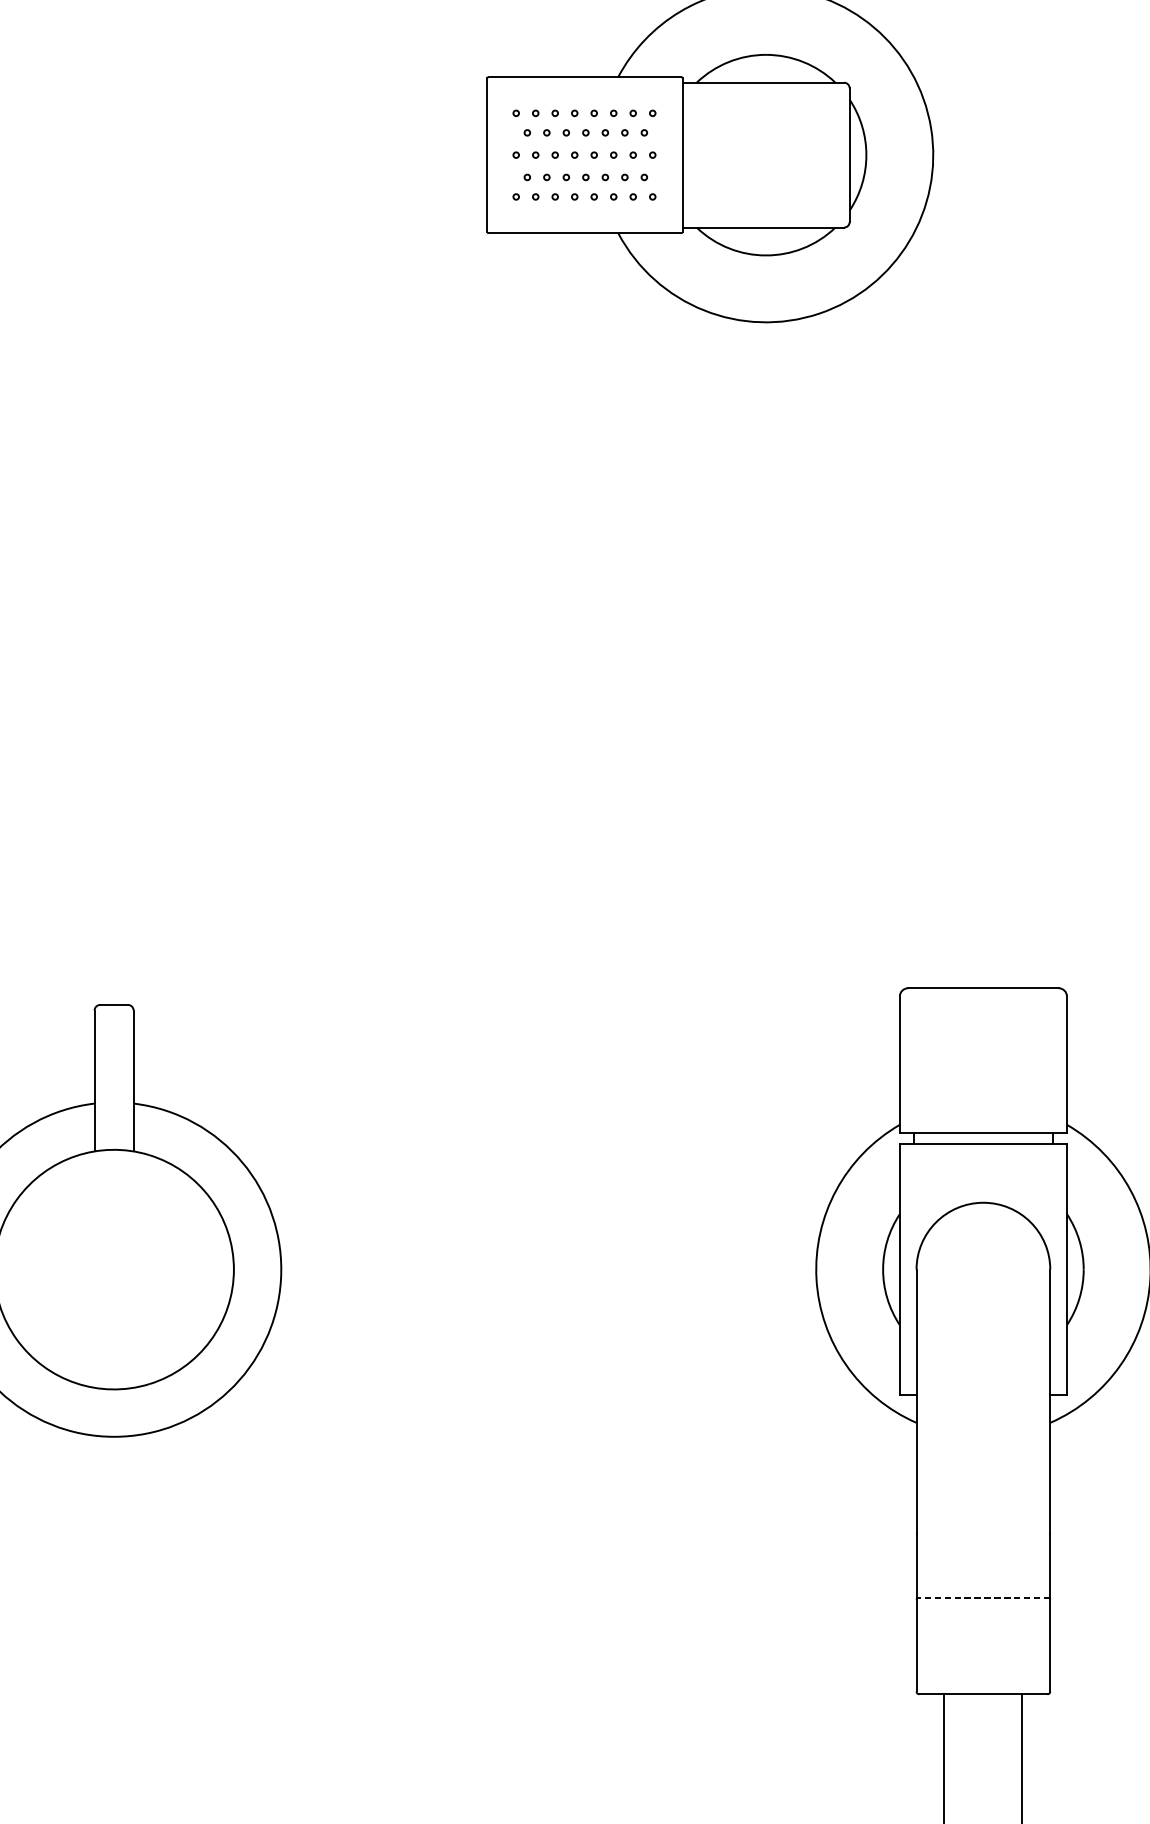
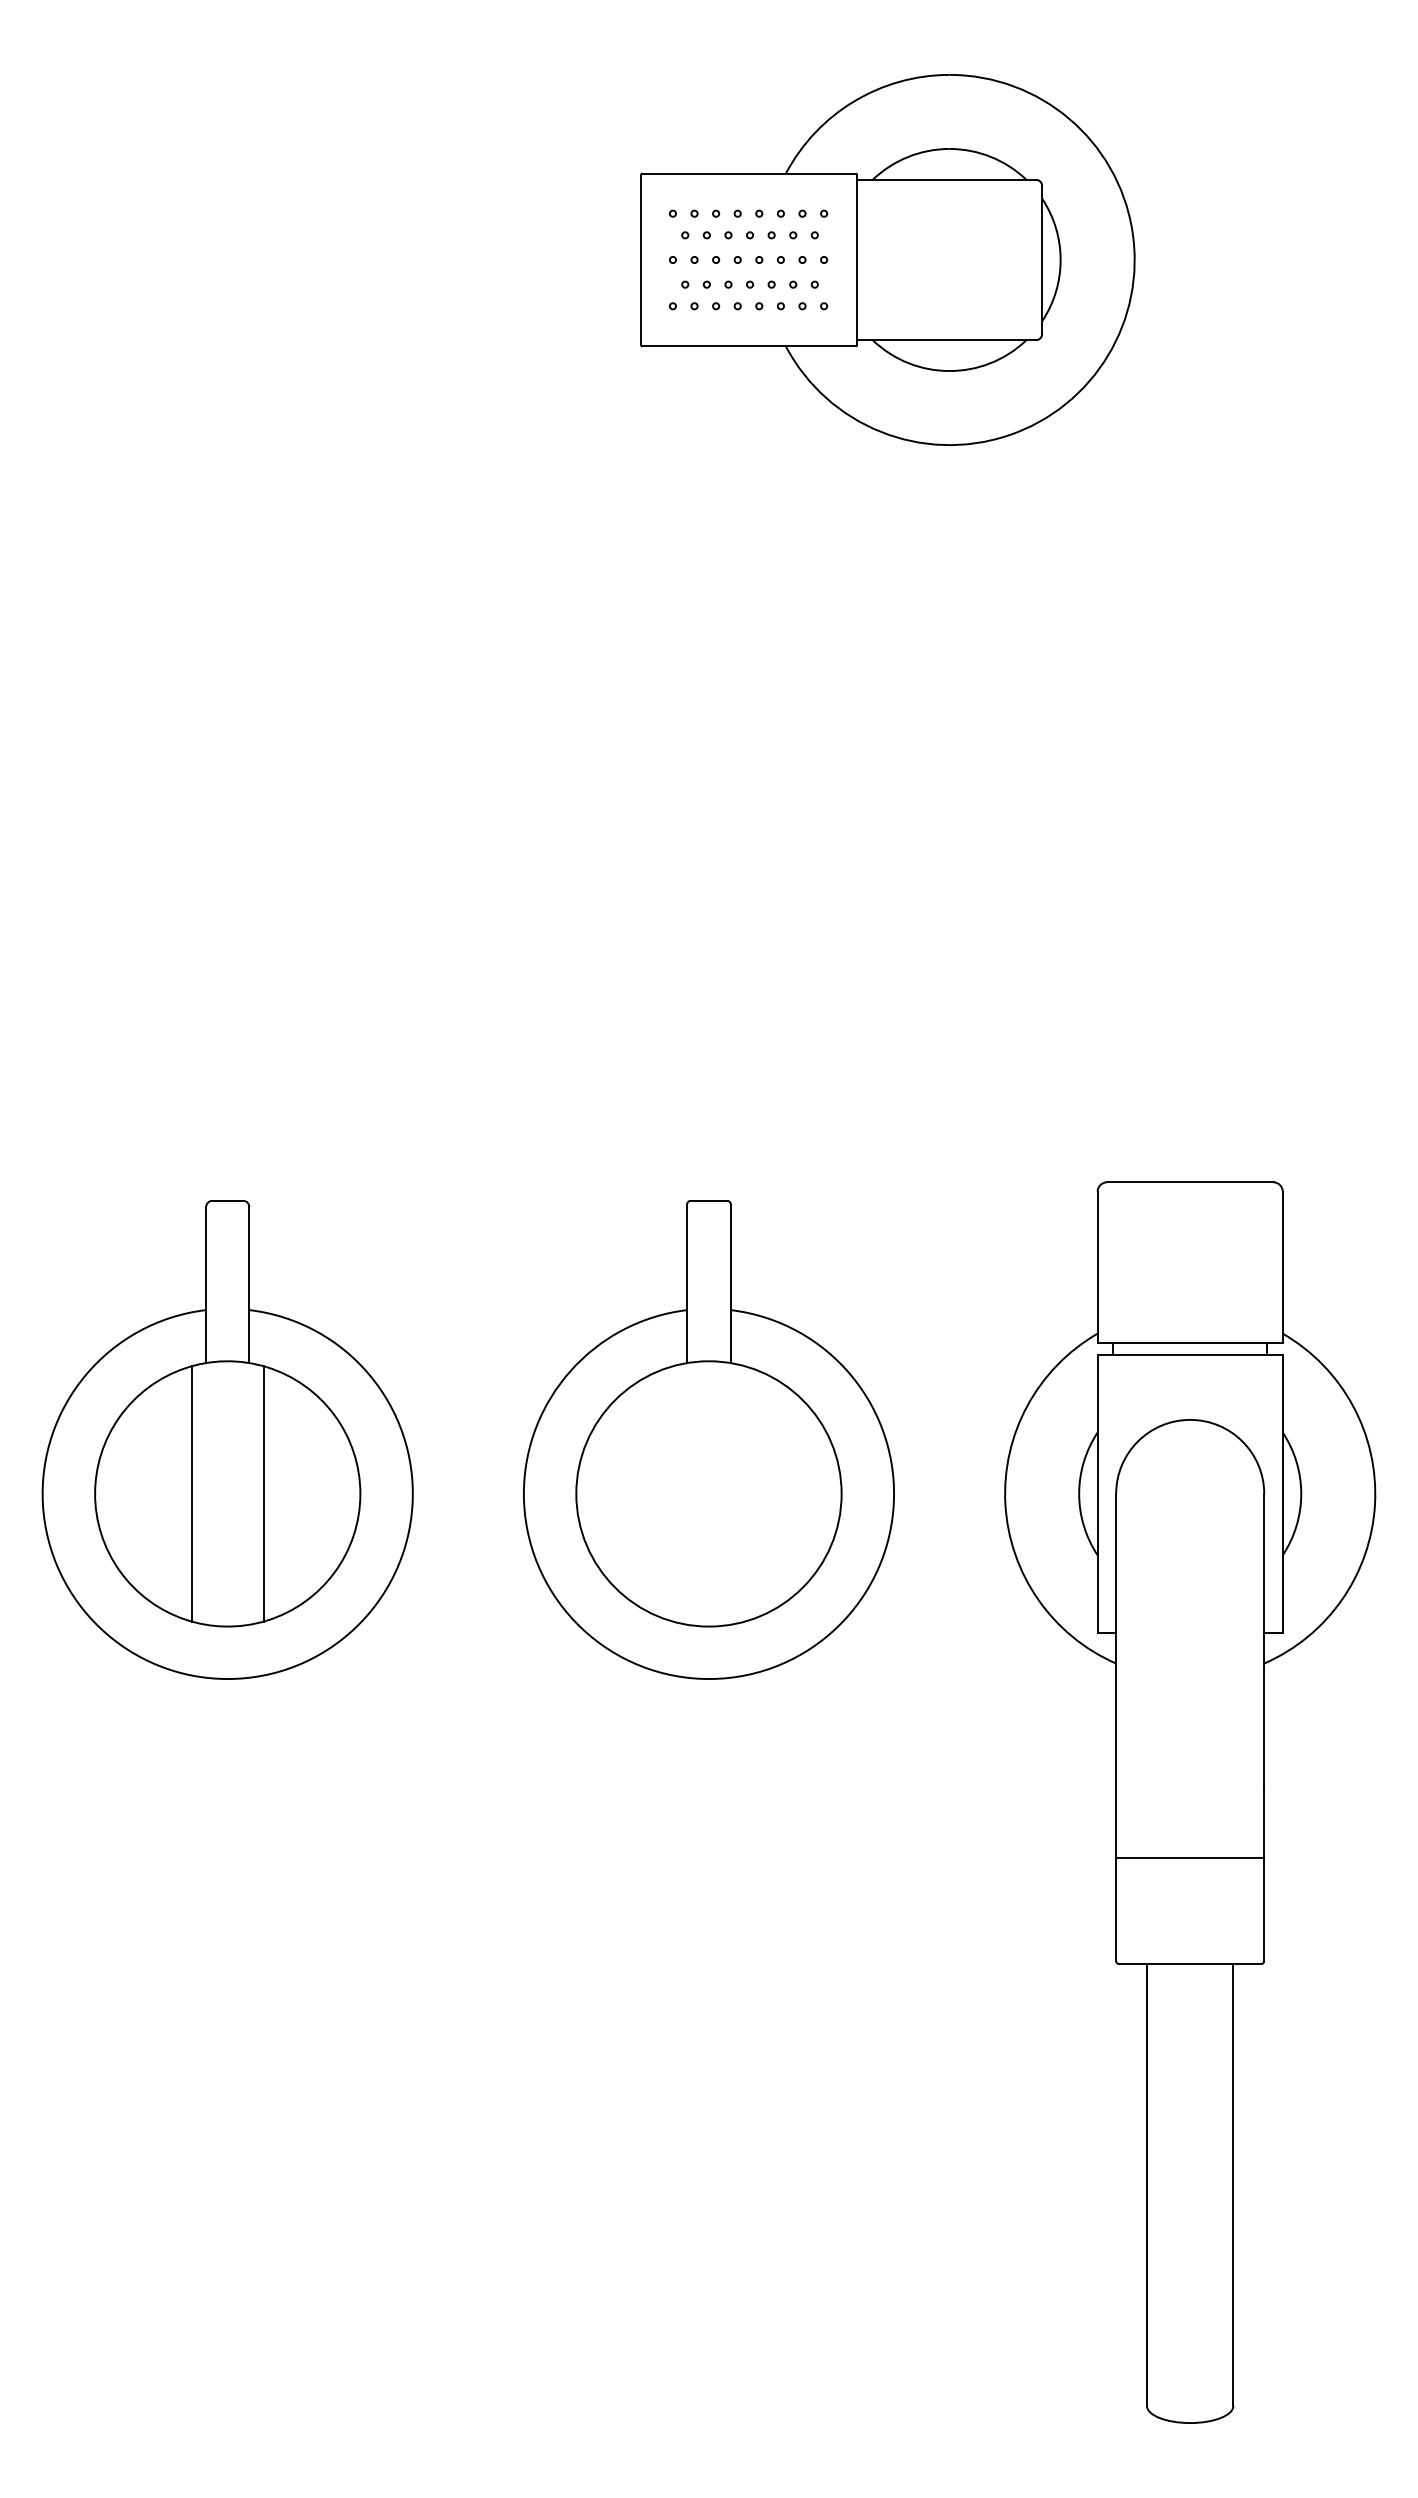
part: (548, 1220) -> (708, 1439), added
line: (81, 1269) -> (191, 1493), added
line: (146, 1269) -> (263, 1493), added
line: (982, 1598) -> (1189, 1857), dashed -> solid

